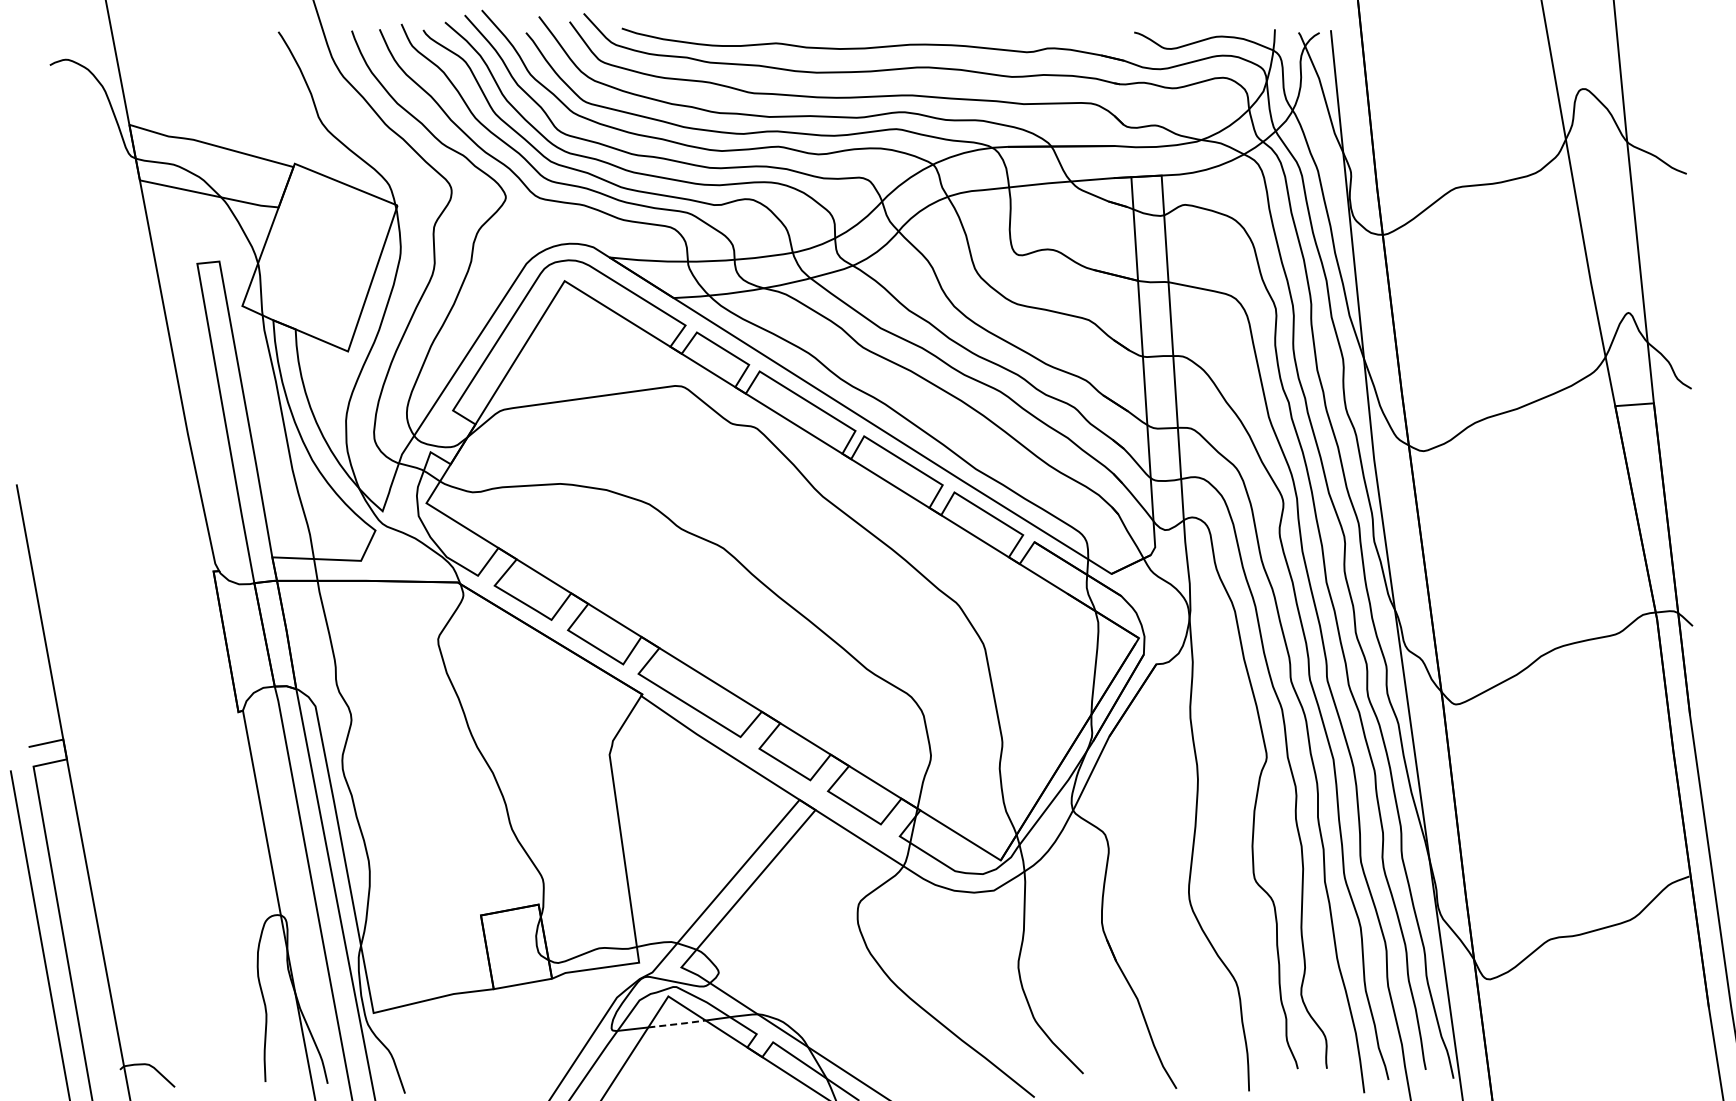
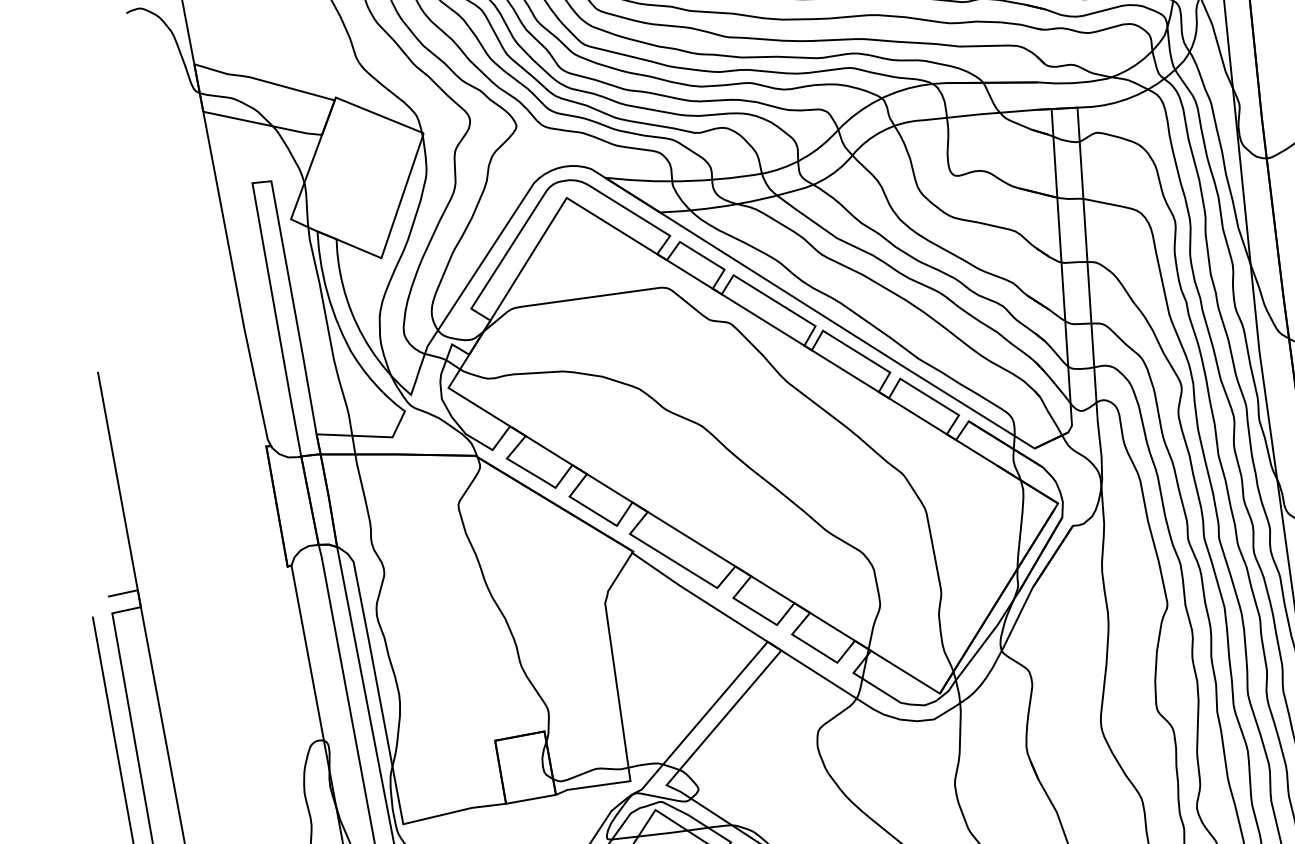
line: (677, 1024) -> (663, 834), dashed -> solid

